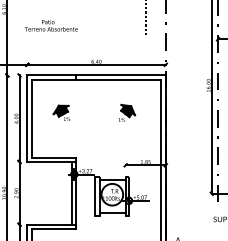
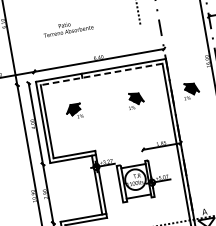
text: (51, 25) -> (68, 27), moved
line: (96, 79) -> (101, 74), solid -> dashed
part: (186, 112) -> (191, 90), added

